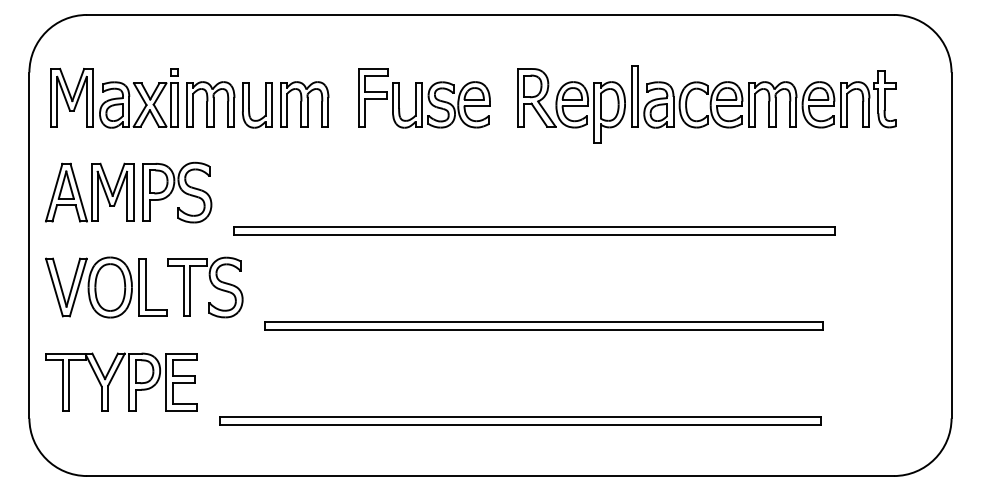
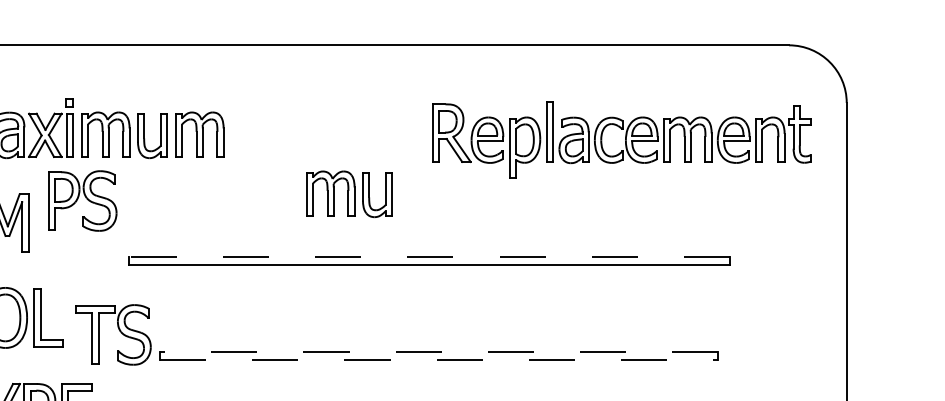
part: (424, 98) -> (319, 128), removed
part: (706, 104) -> (621, 139), moved
part: (454, 163) -> (349, 193), added
part: (177, 192) -> (82, 200), moved
line: (534, 227) -> (429, 257), solid -> dashed
part: (211, 284) -> (119, 331), moved
line: (543, 321) -> (438, 351), solid -> dashed
line: (544, 329) -> (439, 359), solid -> dashed

